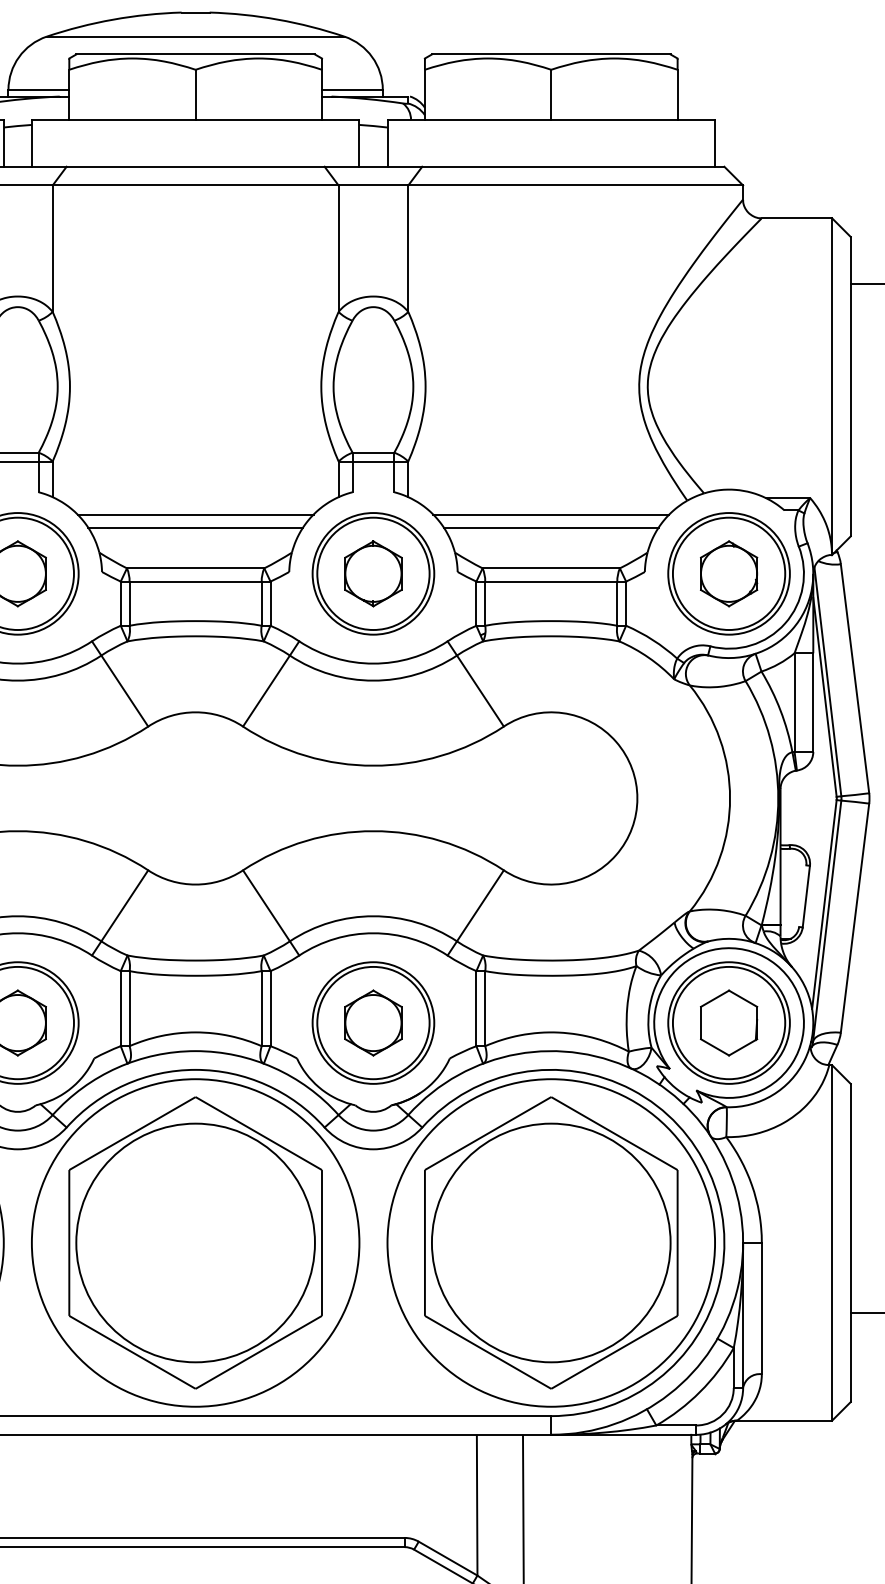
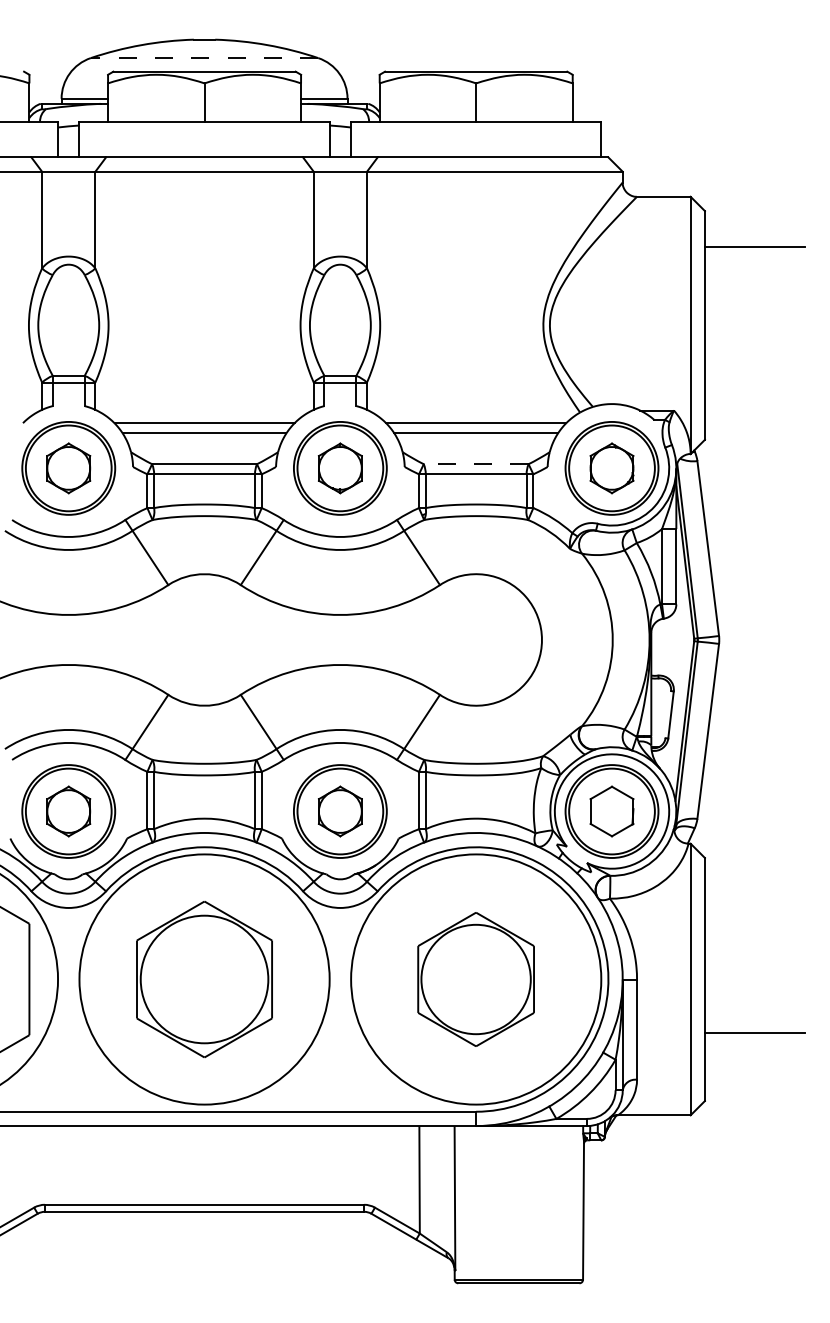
line: (195, 37) -> (204, 58), solid -> dashed
line: (550, 568) -> (475, 464), solid -> dashed
part: (195, 1242) -> (204, 979), size x0.7
part: (550, 1242) -> (475, 979), size x0.6

